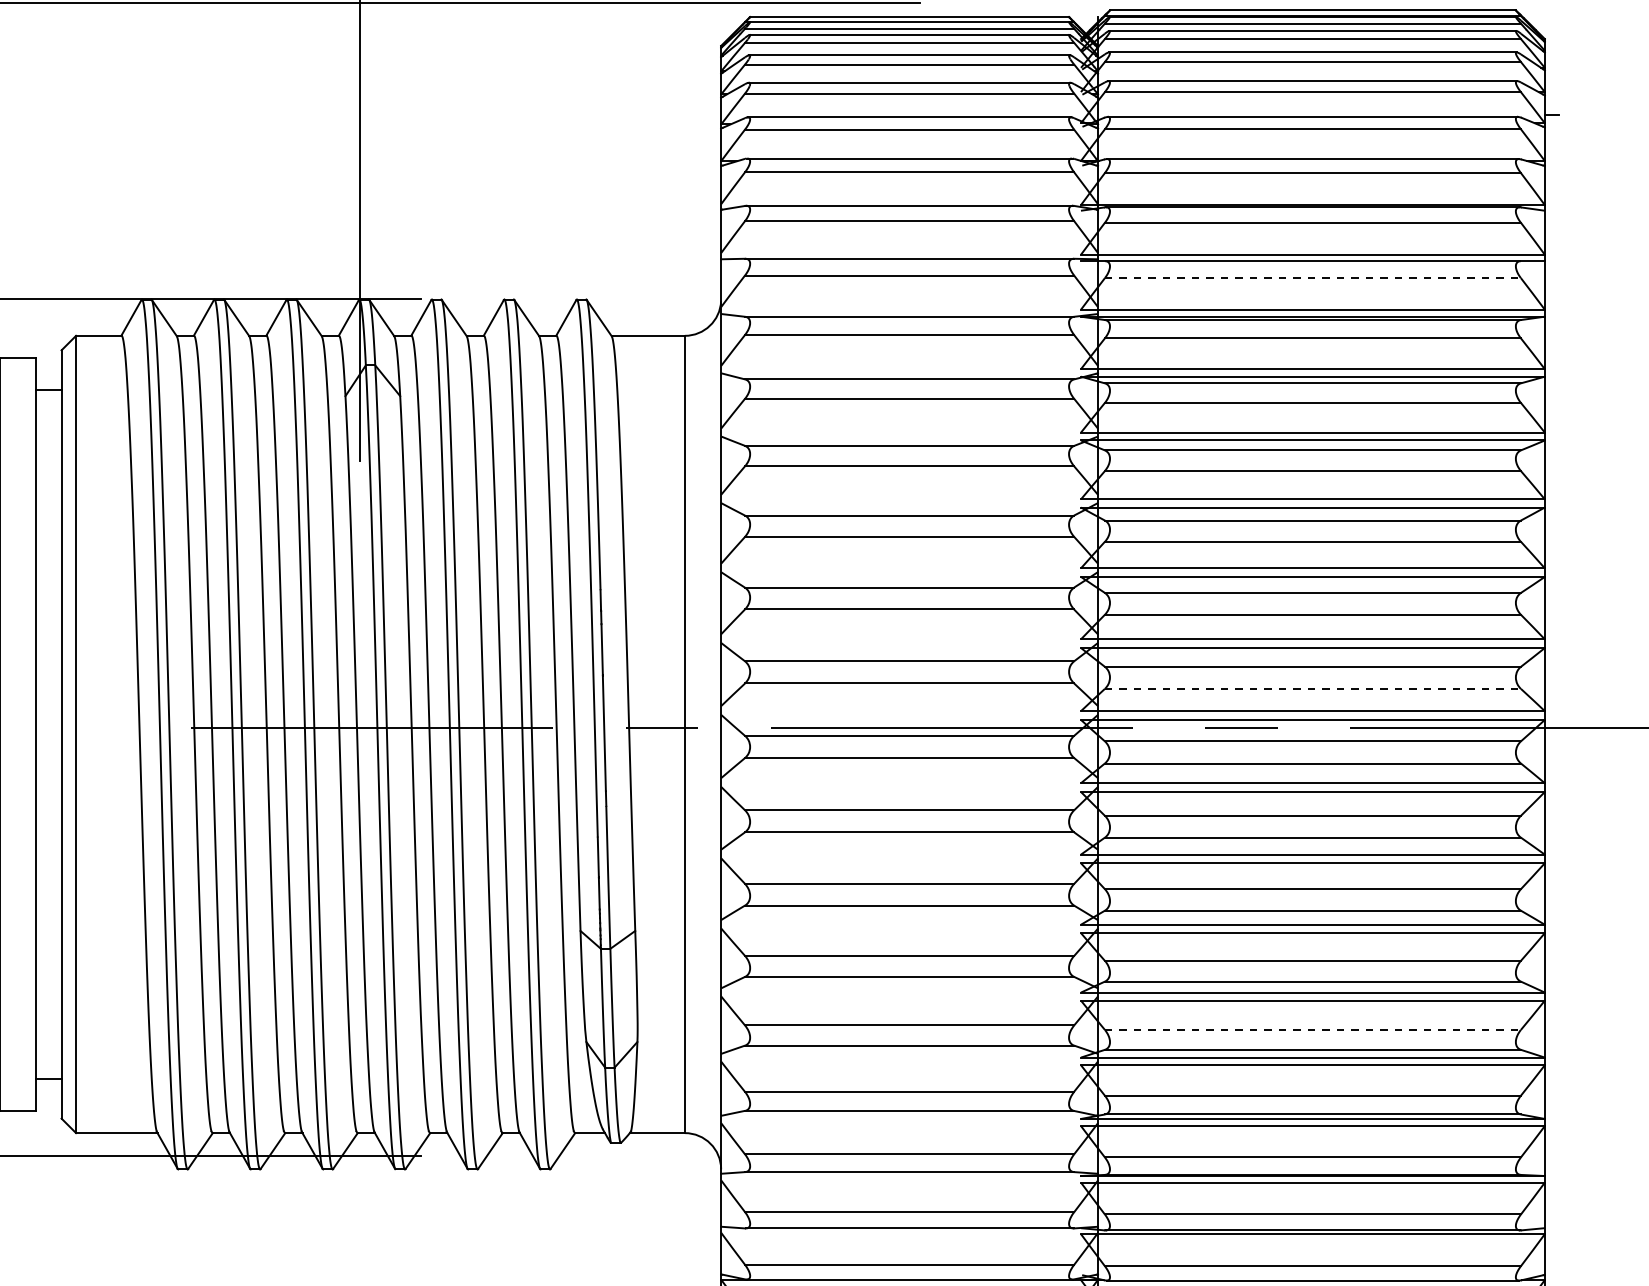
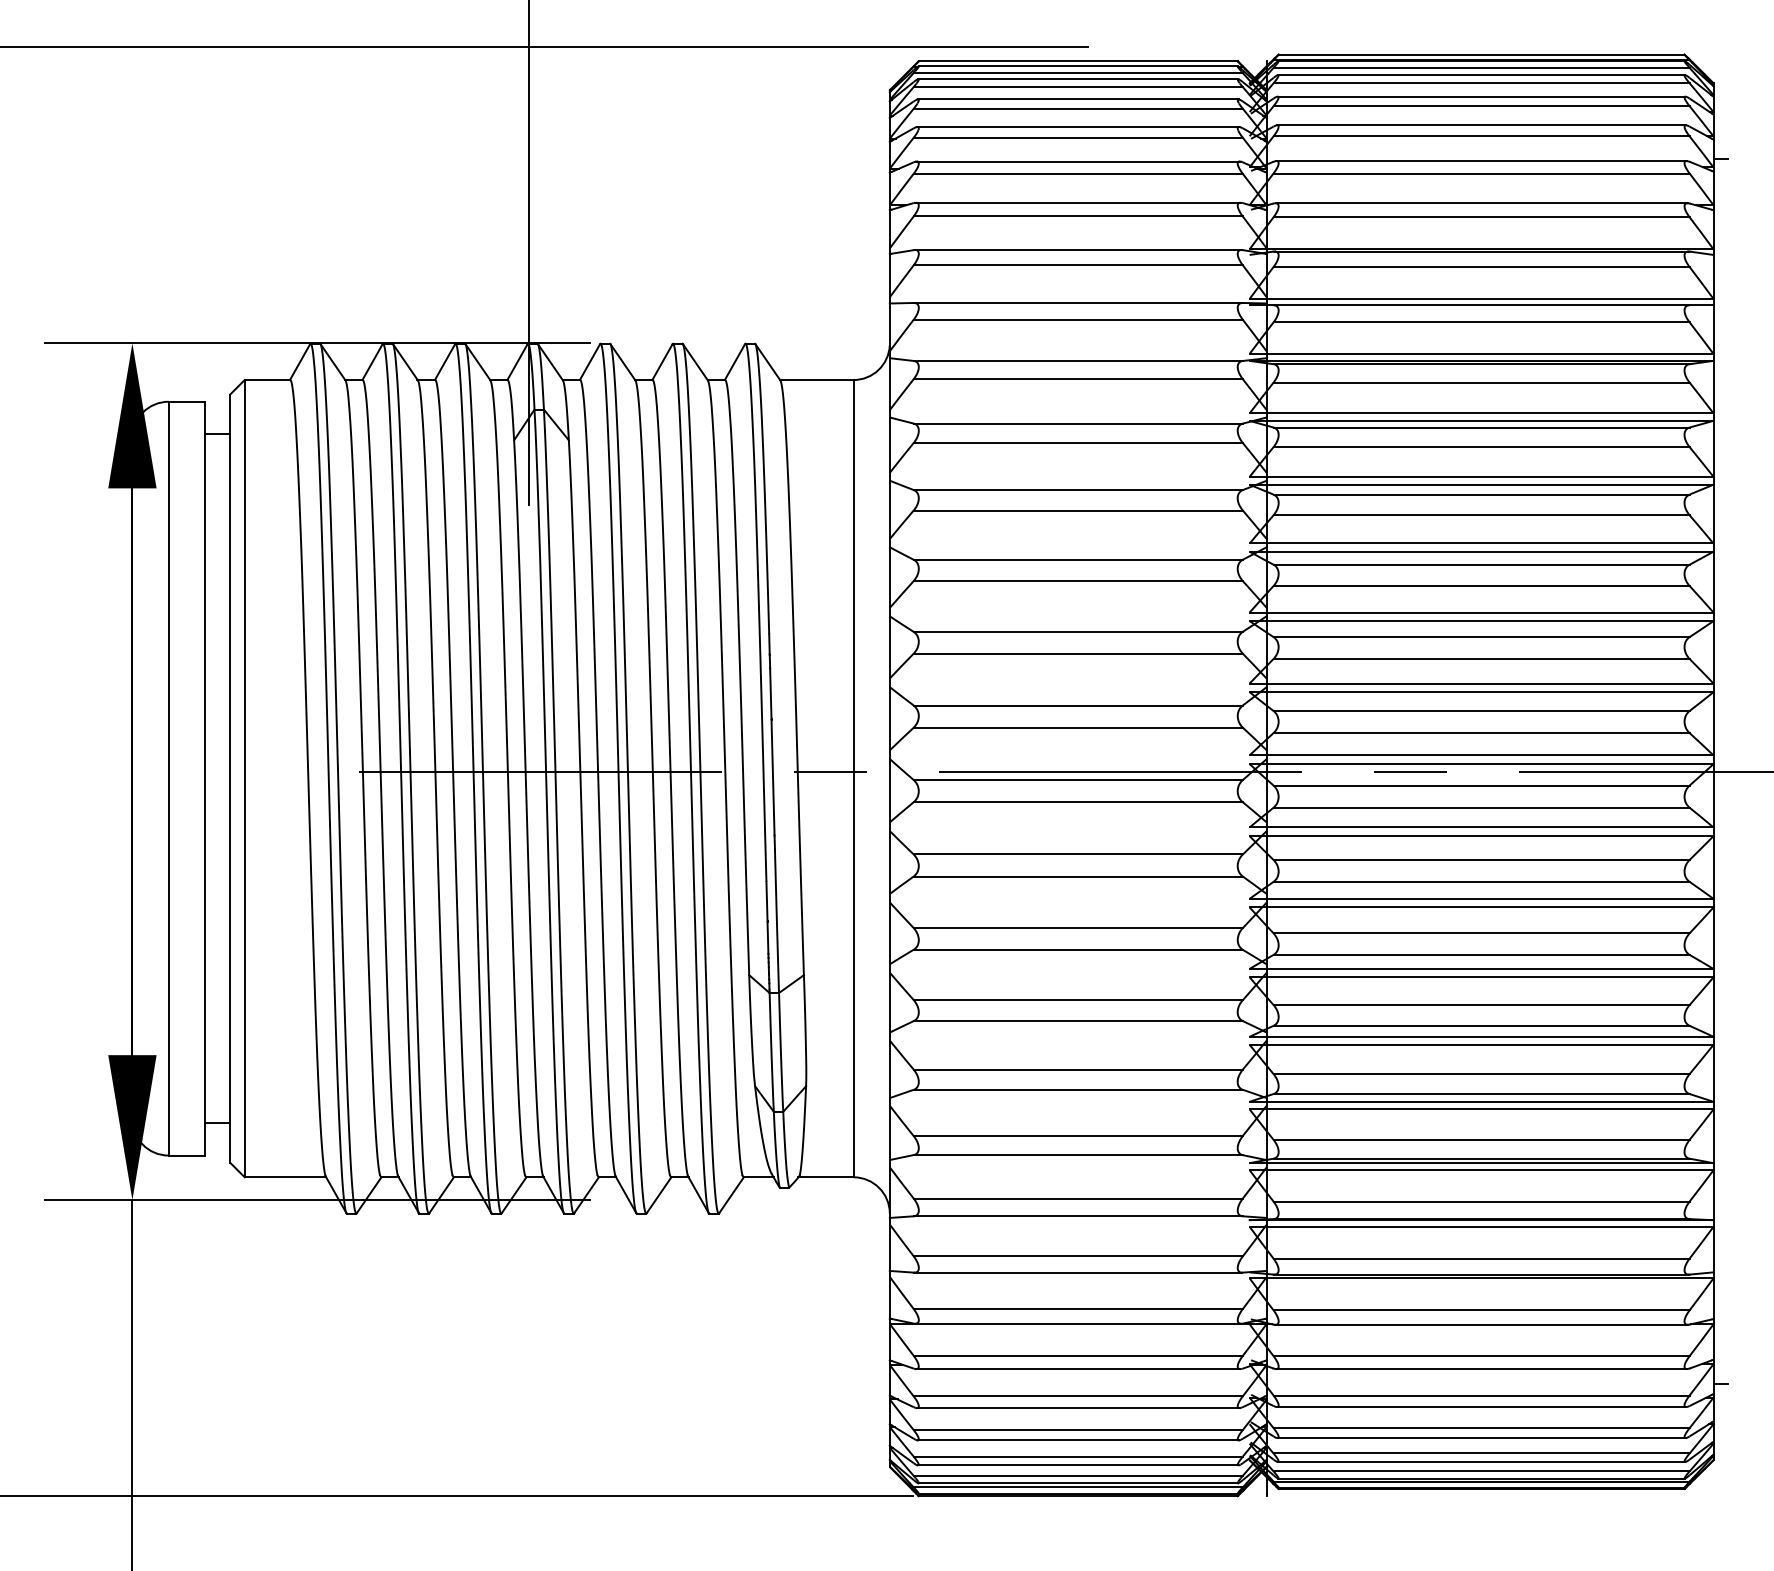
line: (1313, 278) -> (1482, 322), dashed -> solid
line: (1313, 689) -> (1482, 733), dashed -> solid
line: (1313, 1030) -> (1482, 1074), dashed -> solid

